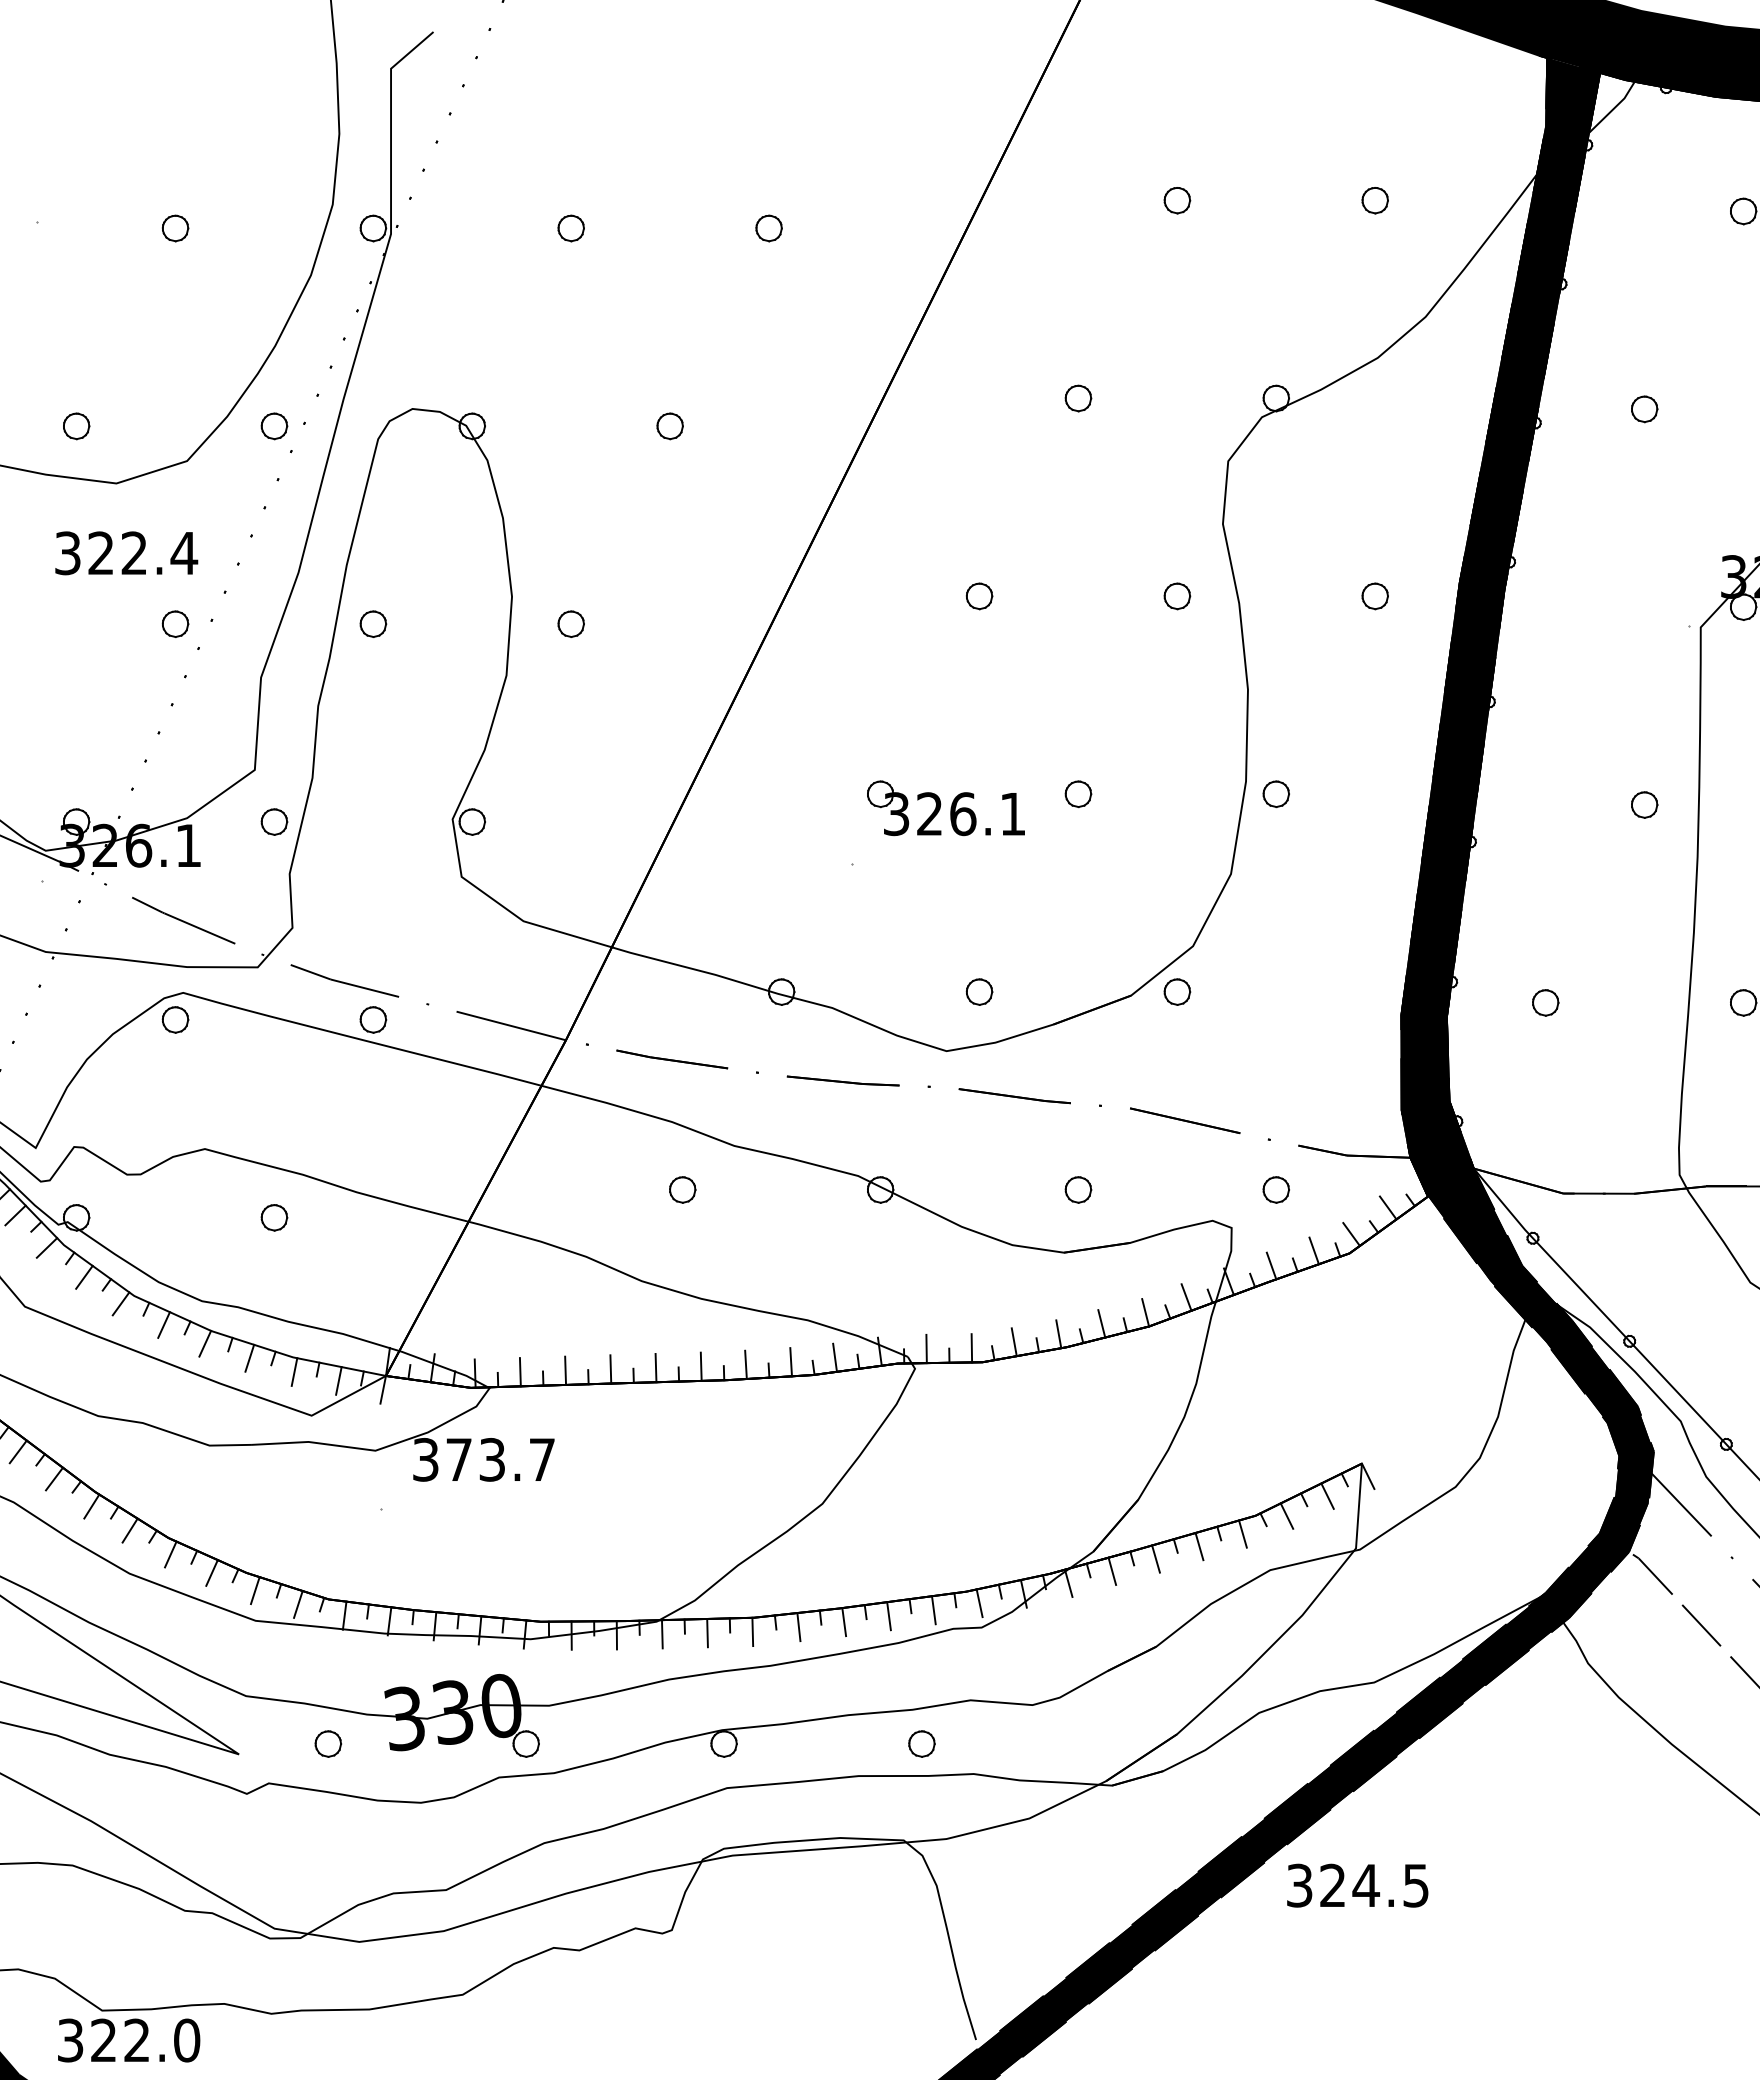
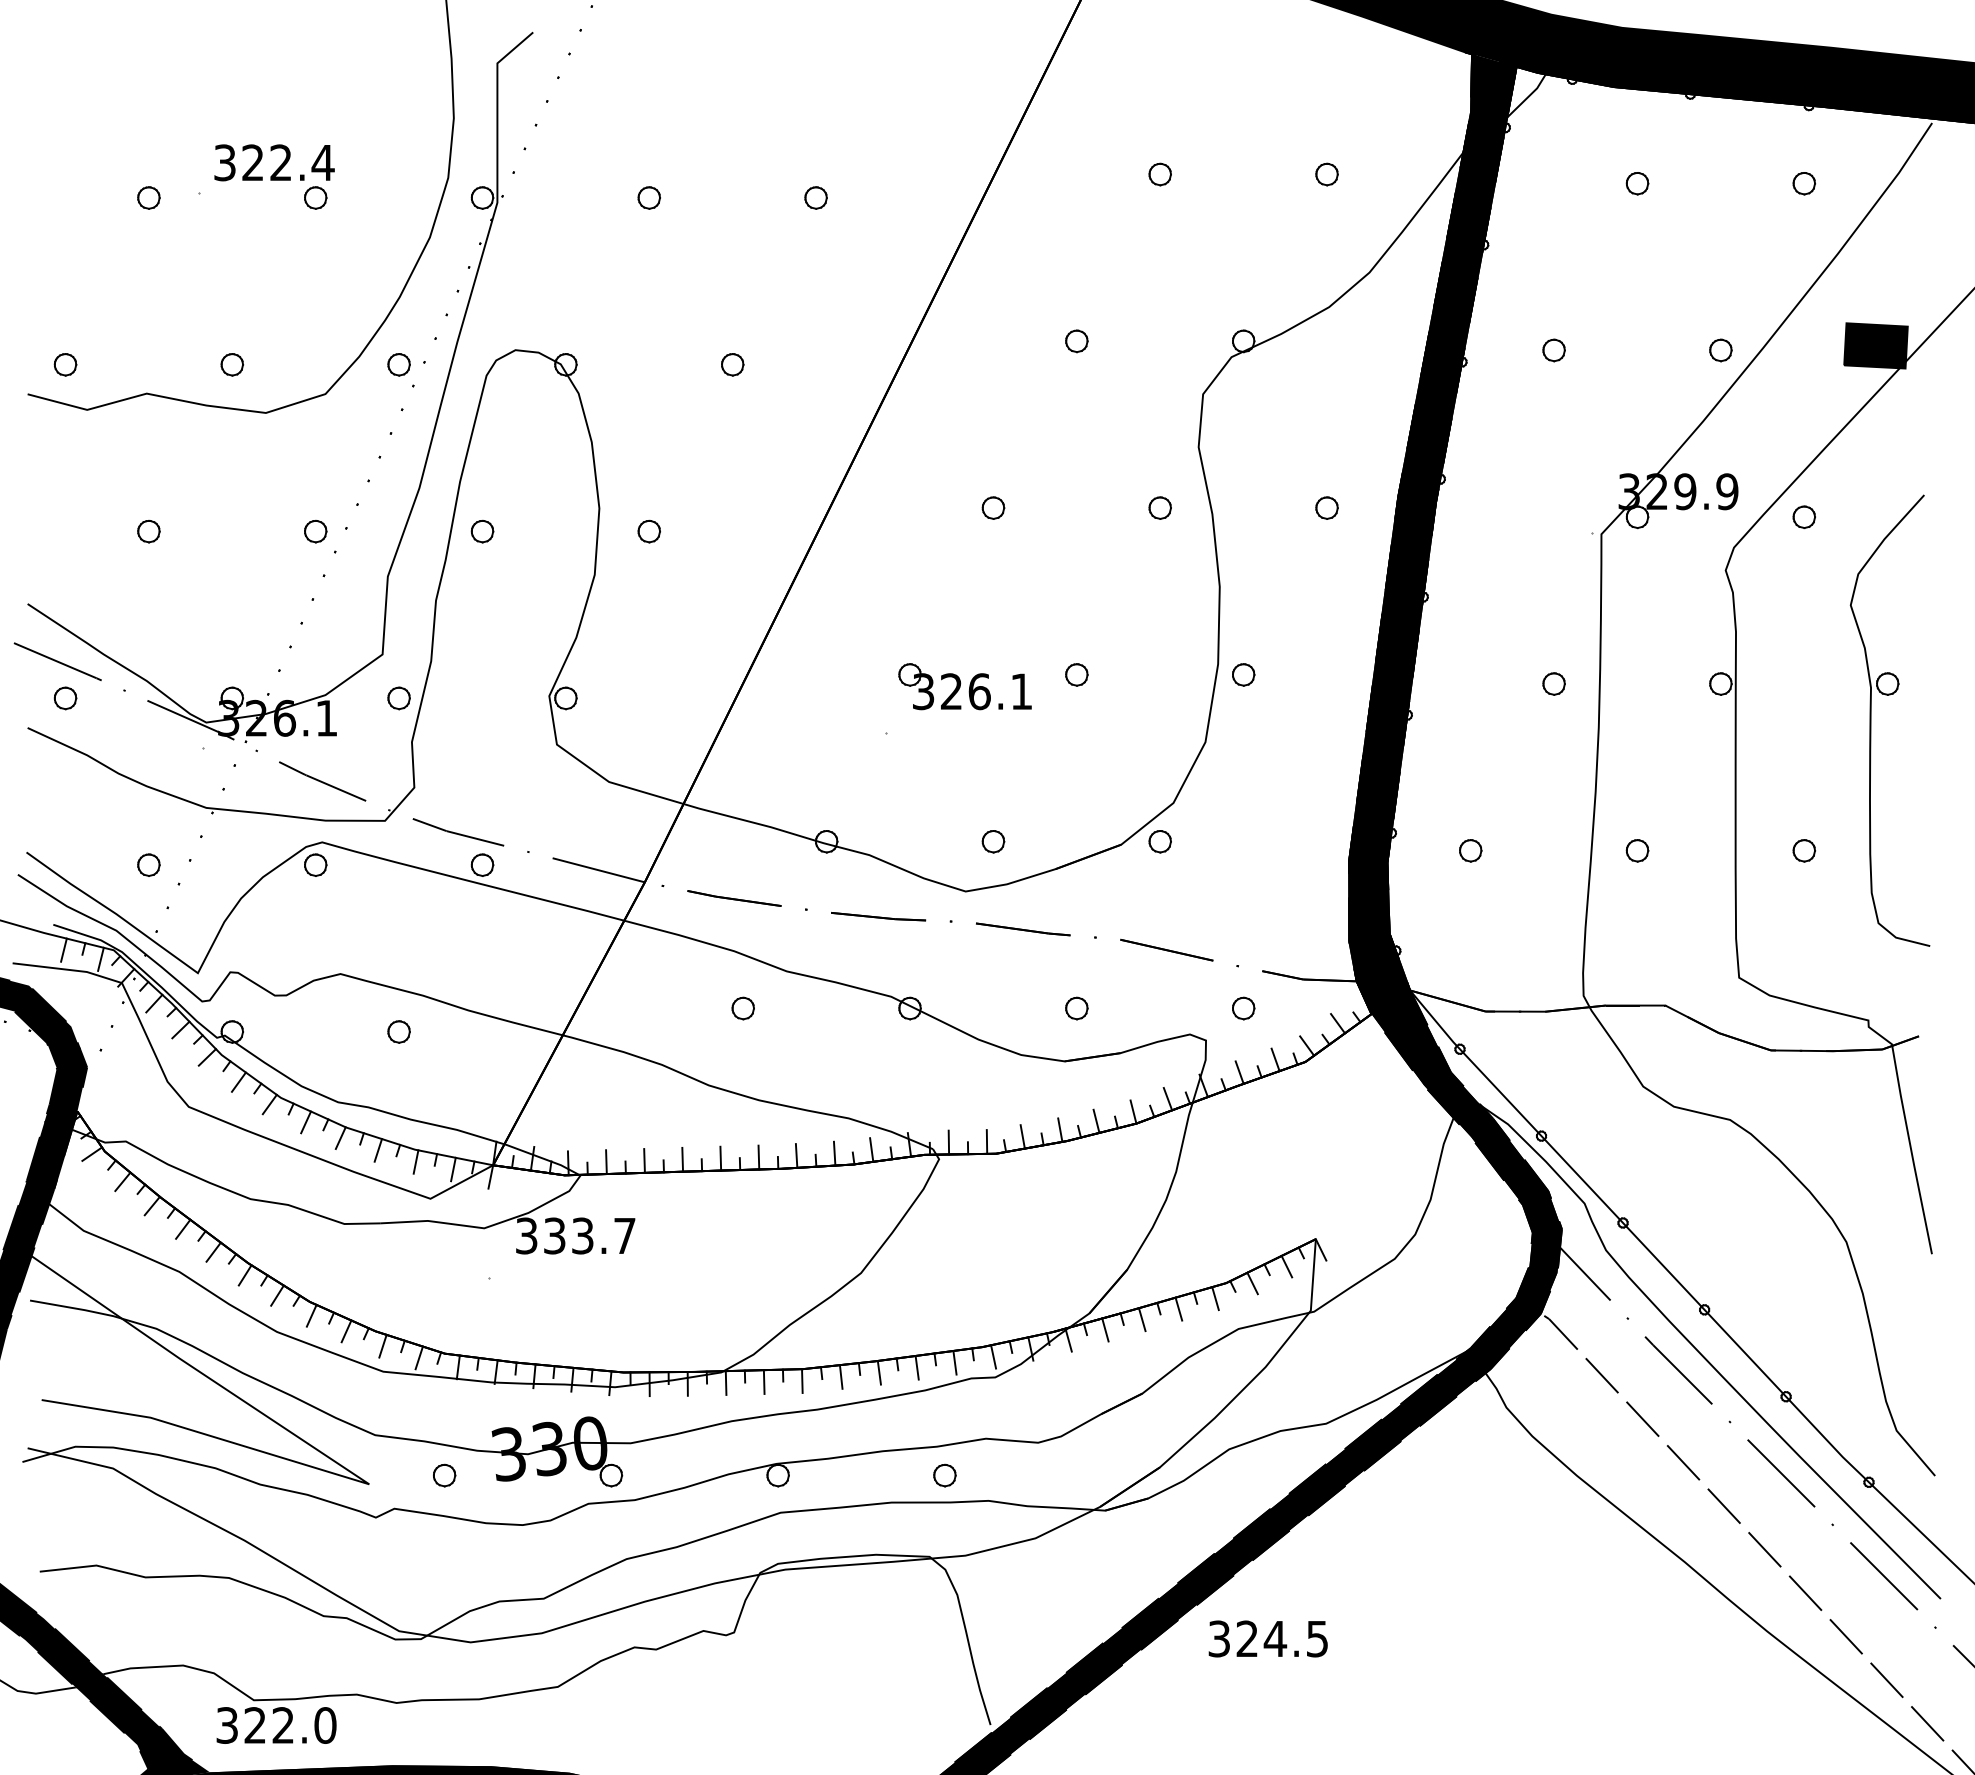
text: (126, 552) -> (274, 162), moved
text: (458, 1459) -> (554, 1235), 373.7 -> 333.7
text: (1356, 1885) -> (1267, 1638), moved

